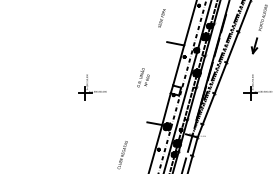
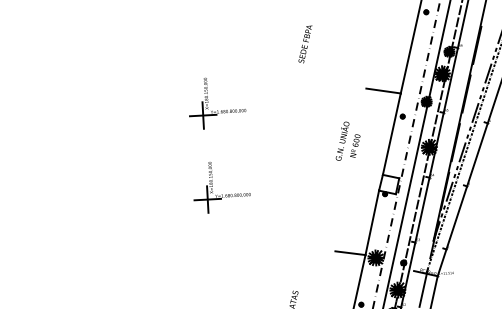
text: (161, 18) -> (304, 44), moved
part: (92, 45) -> (217, 103), added
text: (143, 77) -> (347, 140), moved

